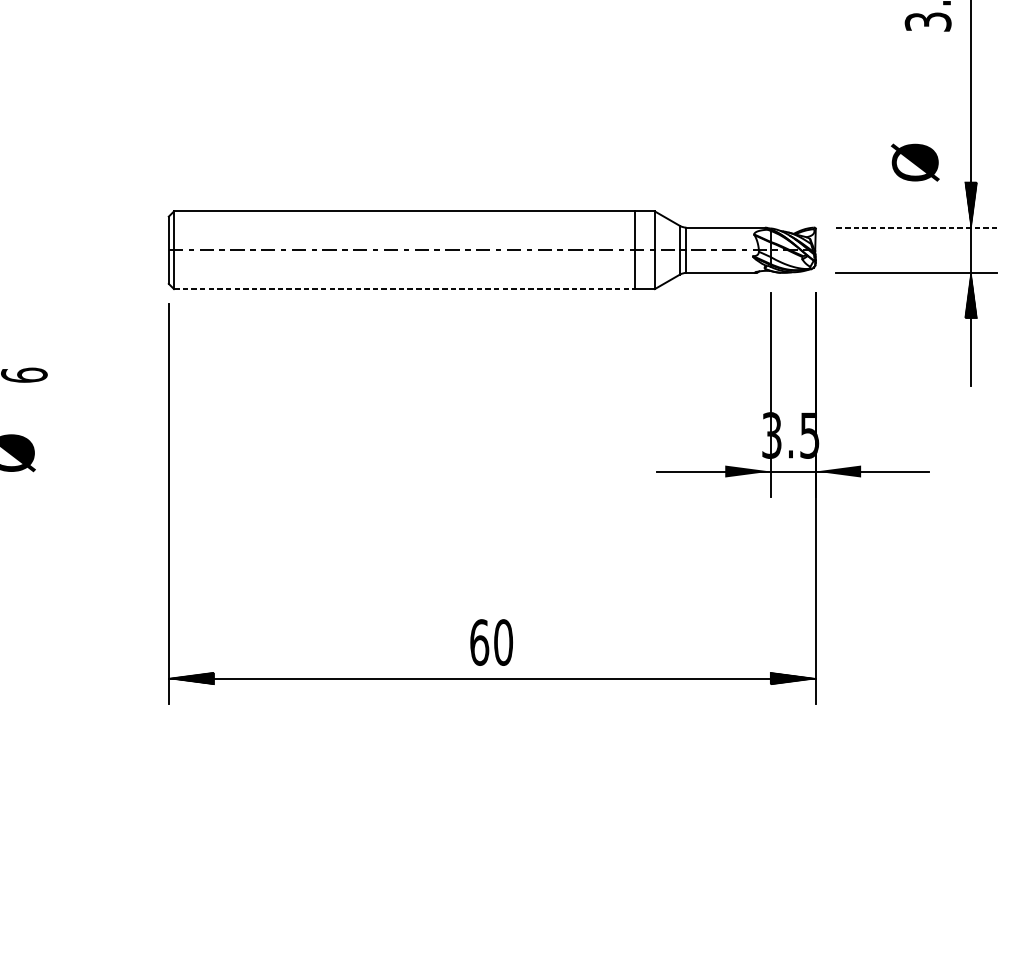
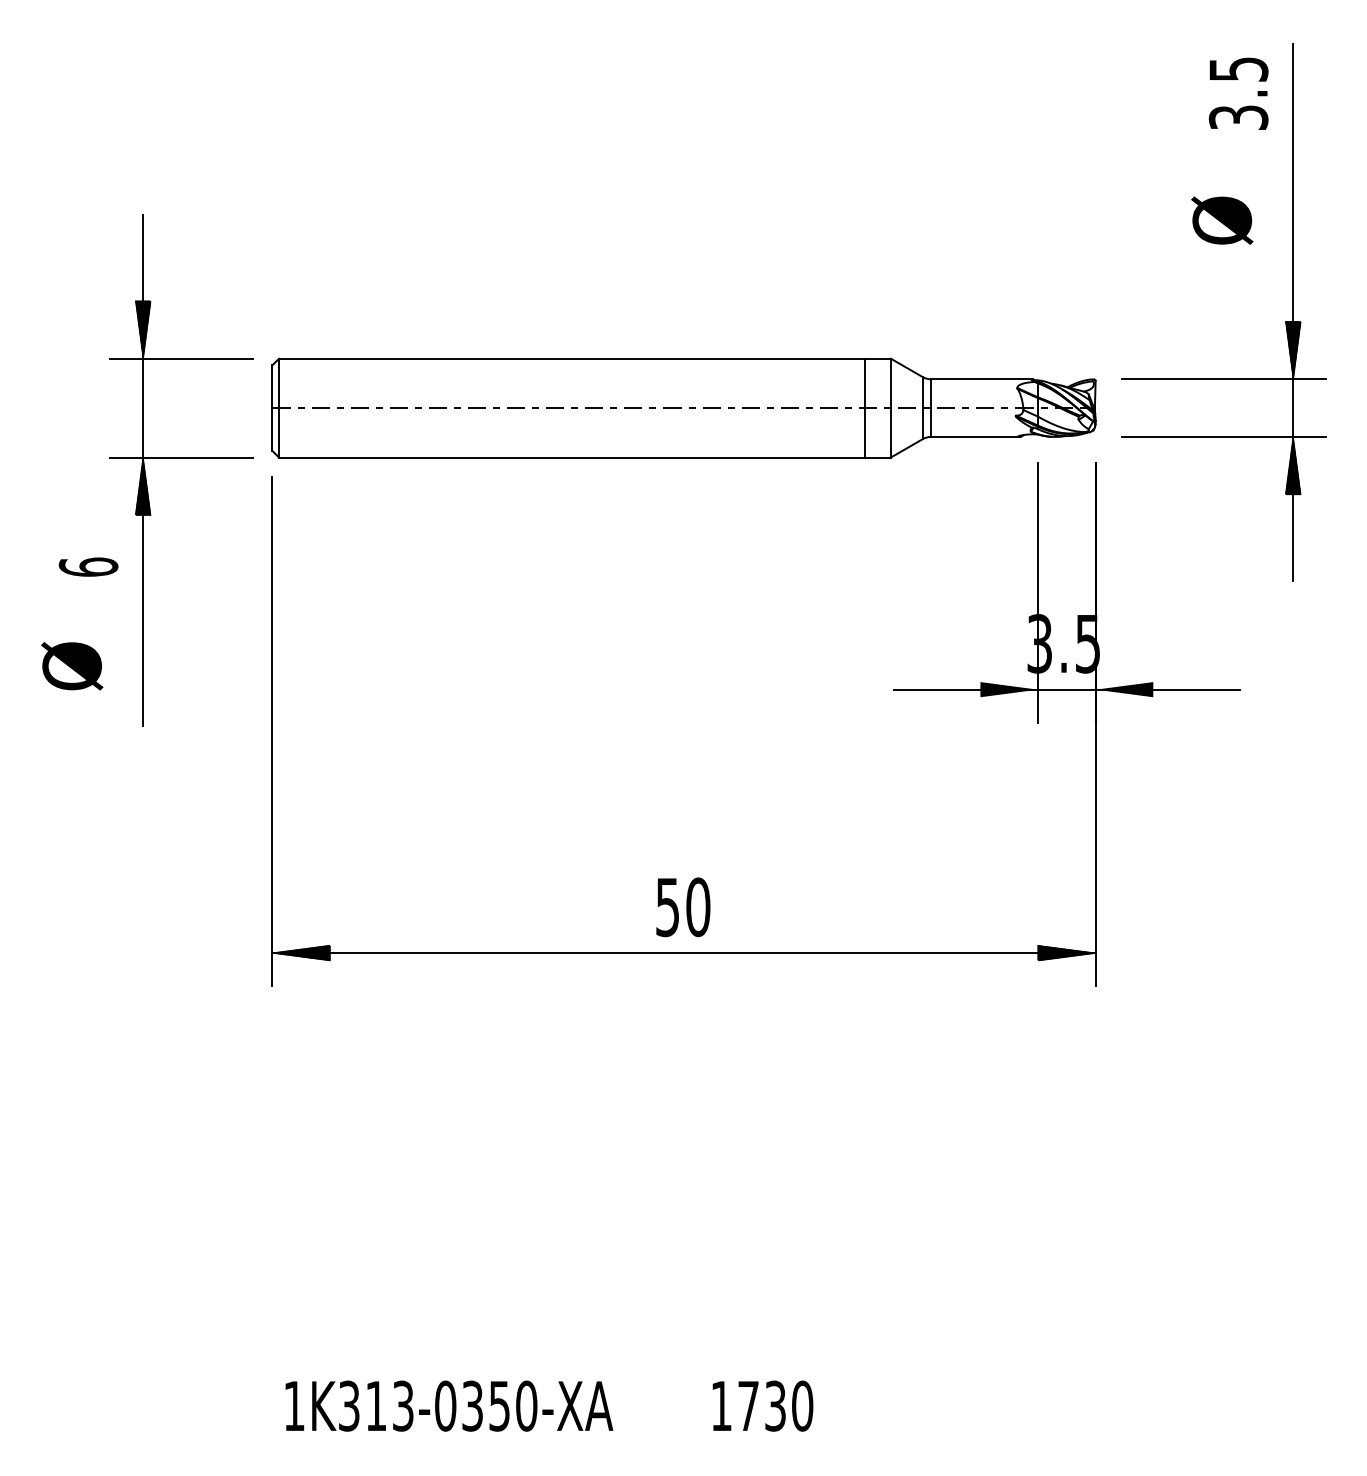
text: (915, 162) -> (1222, 220), moved
line: (917, 227) -> (1224, 379), dashed -> solid
part: (97, 289) -> (181, 458), added
line: (404, 289) -> (572, 457), dashed -> solid
text: (480, 642) -> (668, 907), 60 -> 50

